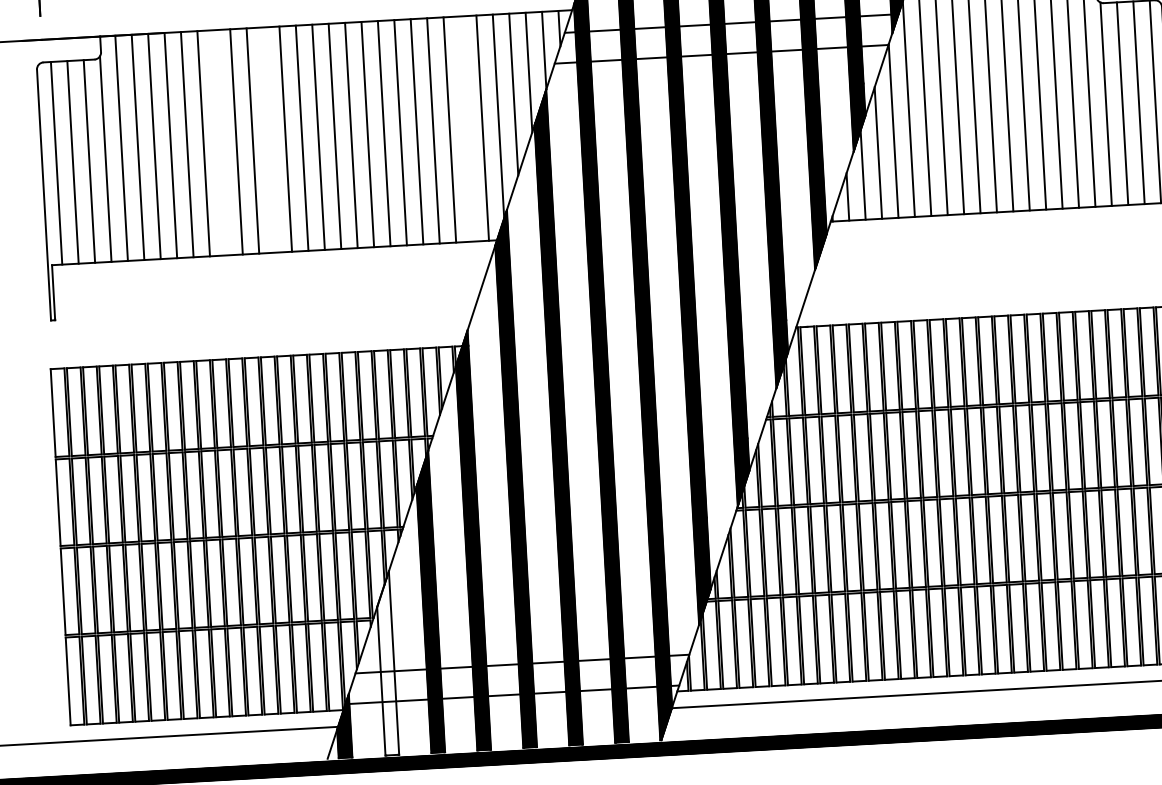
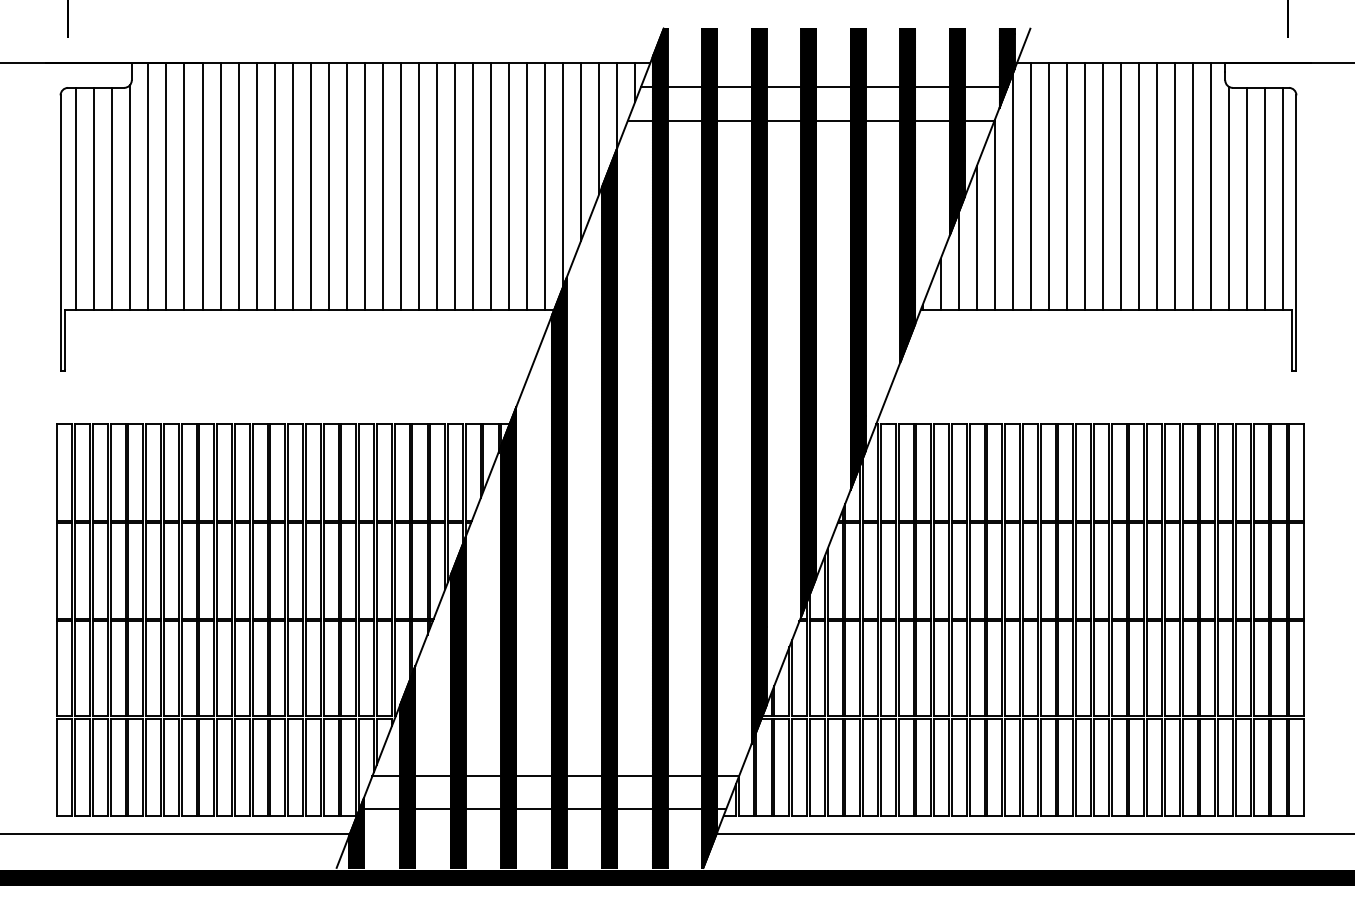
line: (466, 128) -> (527, 186), added
line: (269, 139) -> (310, 186), added
line: (219, 142) -> (256, 186), added
hatch: (386, 662) -> (407, 766), added

